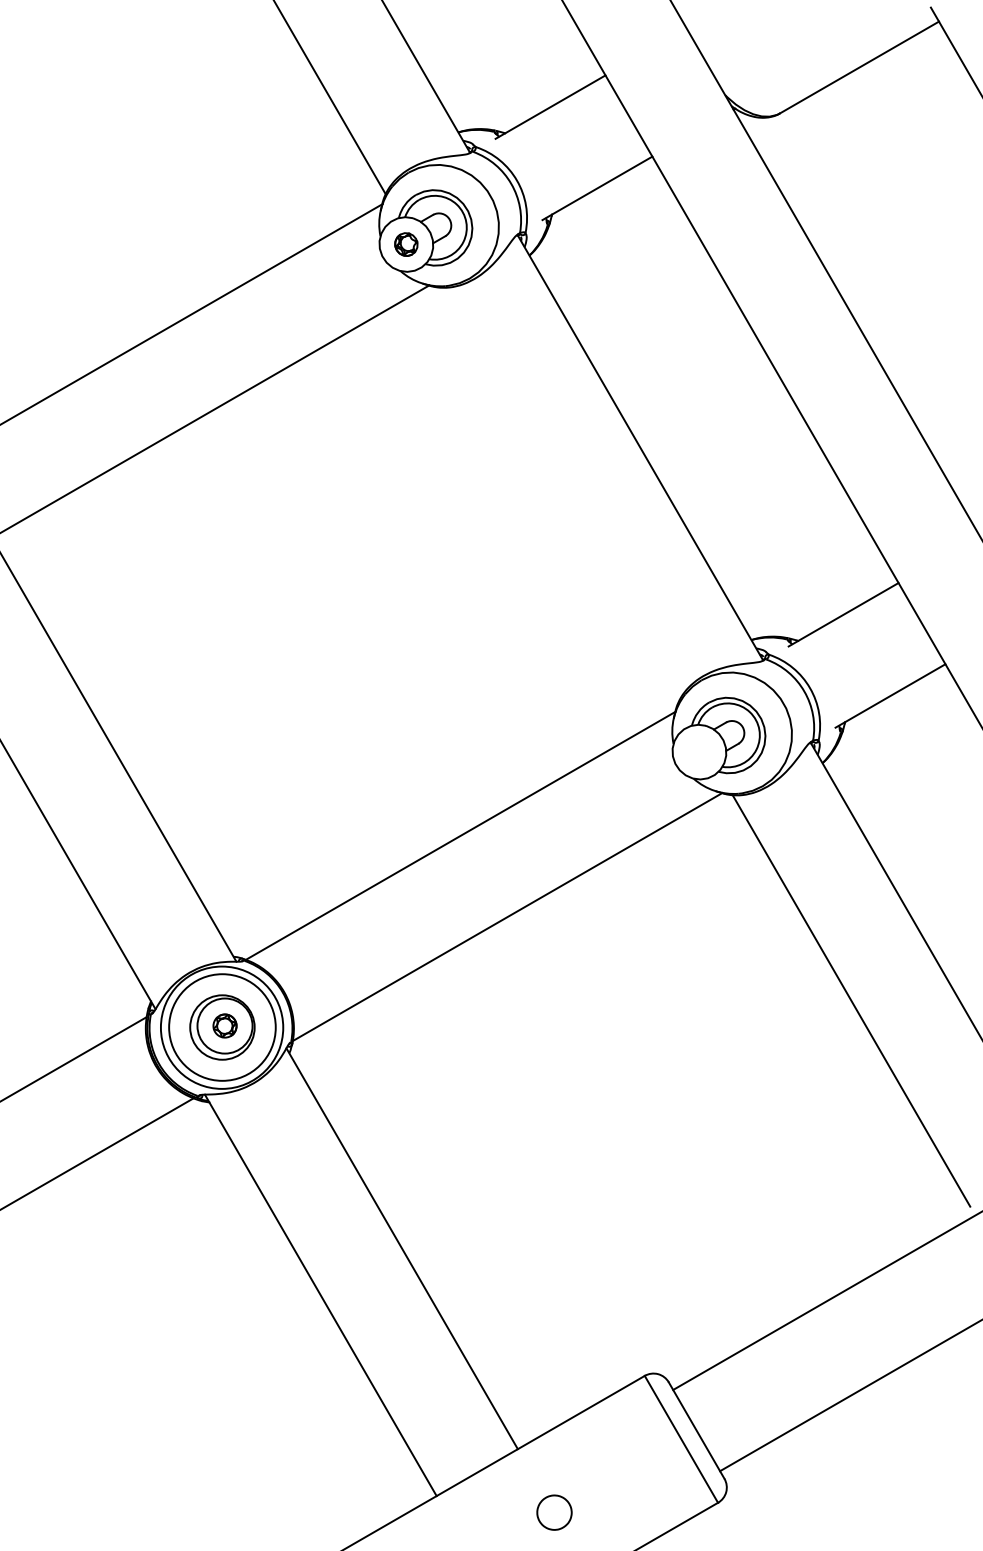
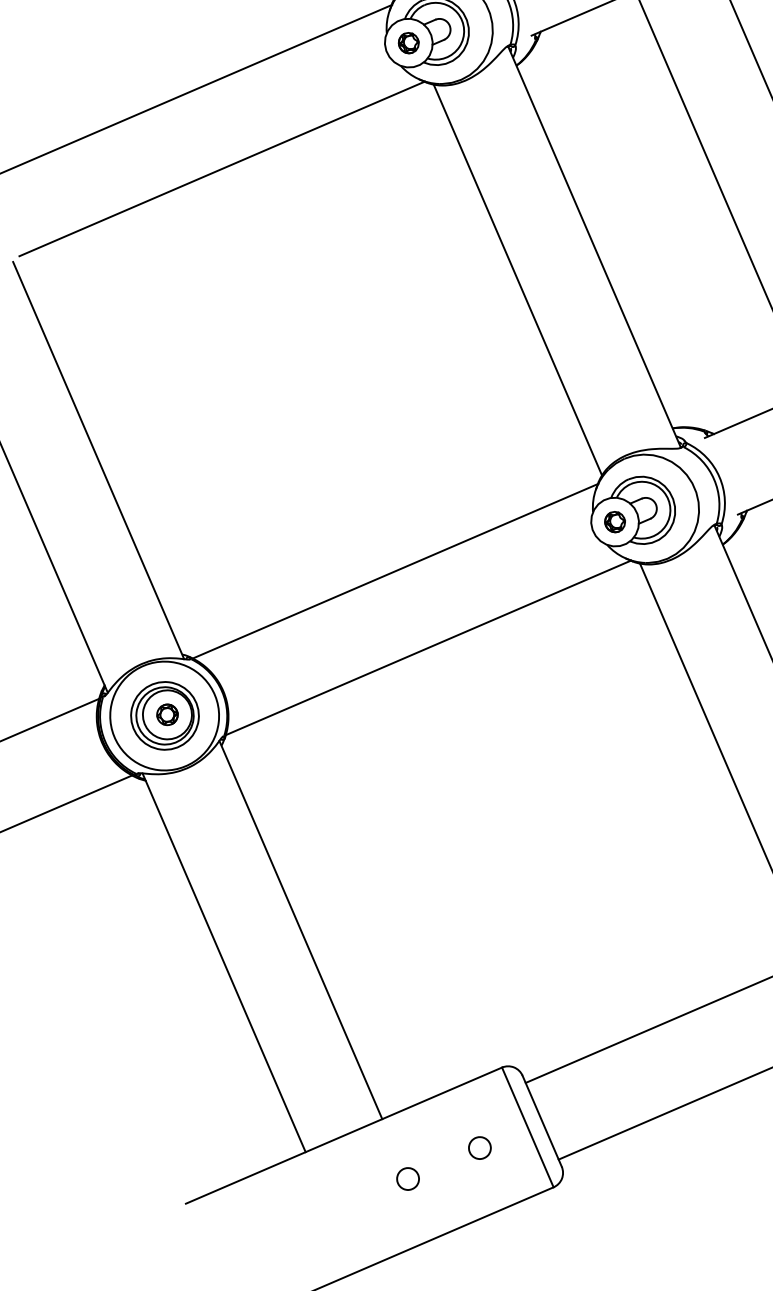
line: (558, 494) -> (517, 279), added
part: (699, 751) -> (615, 521), added
circle: (222, 1027) -> (165, 715), size x0.71
part: (630, 1468) -> (479, 1147), added
part: (554, 1512) -> (408, 1178), size x0.71

